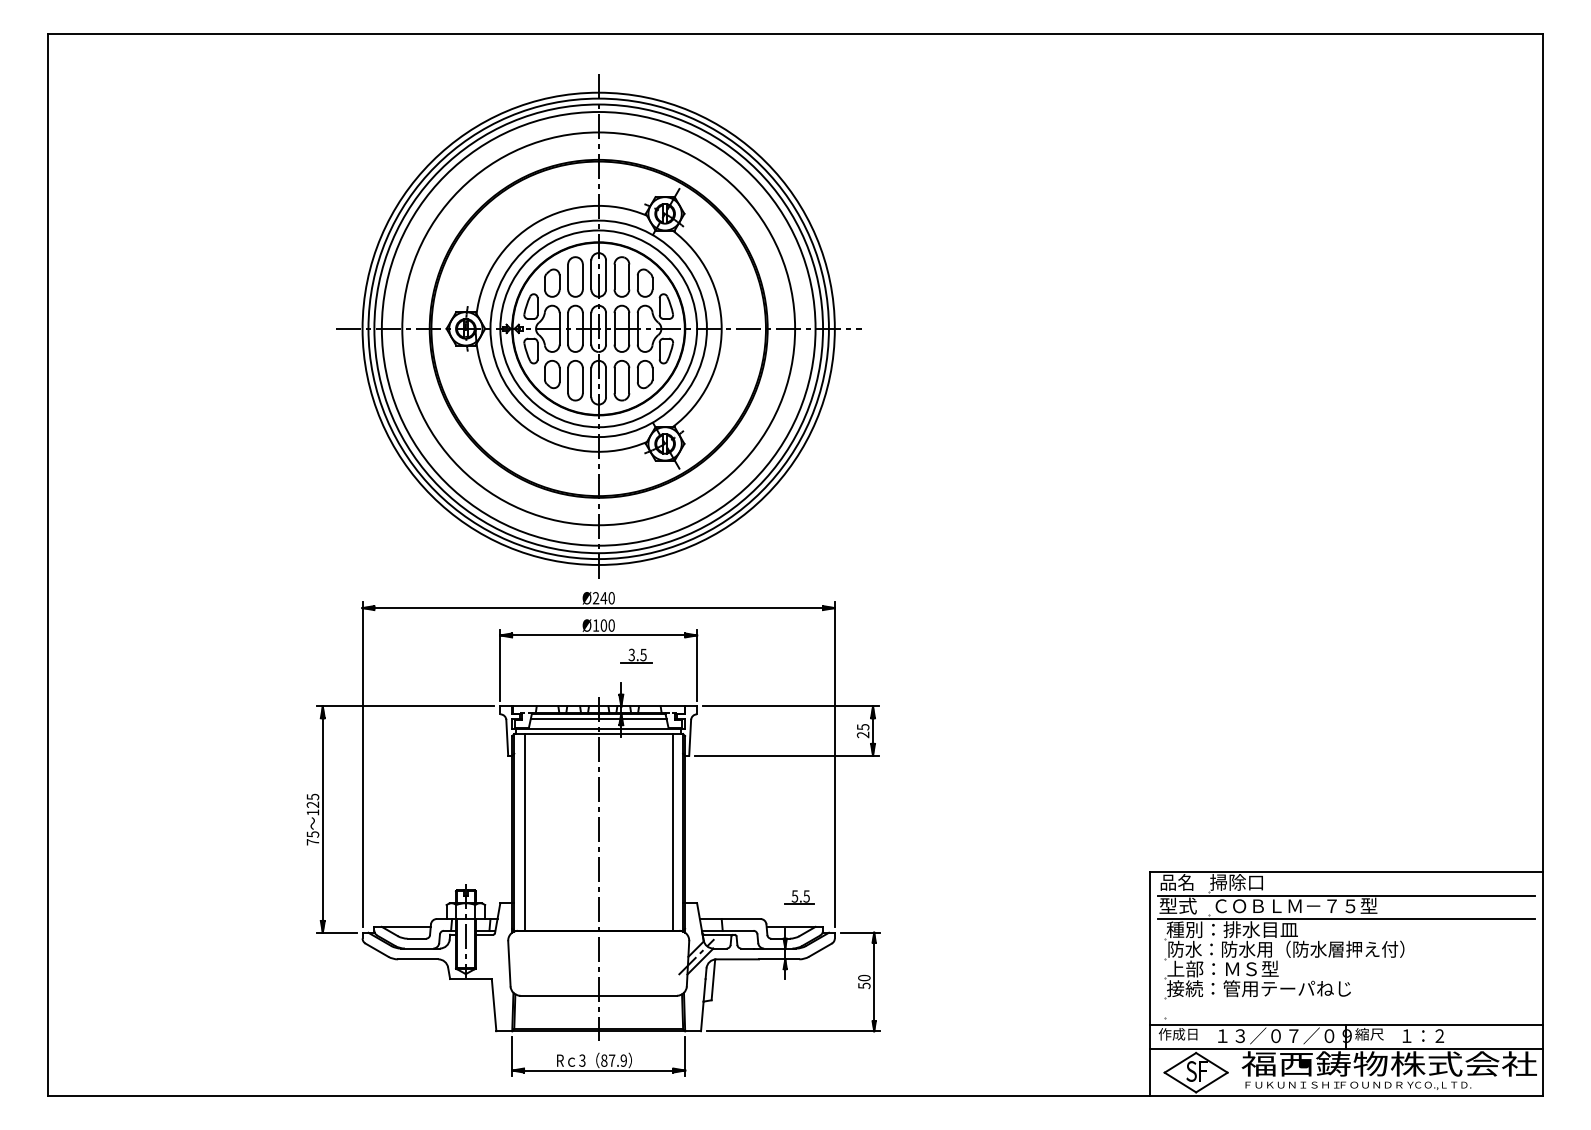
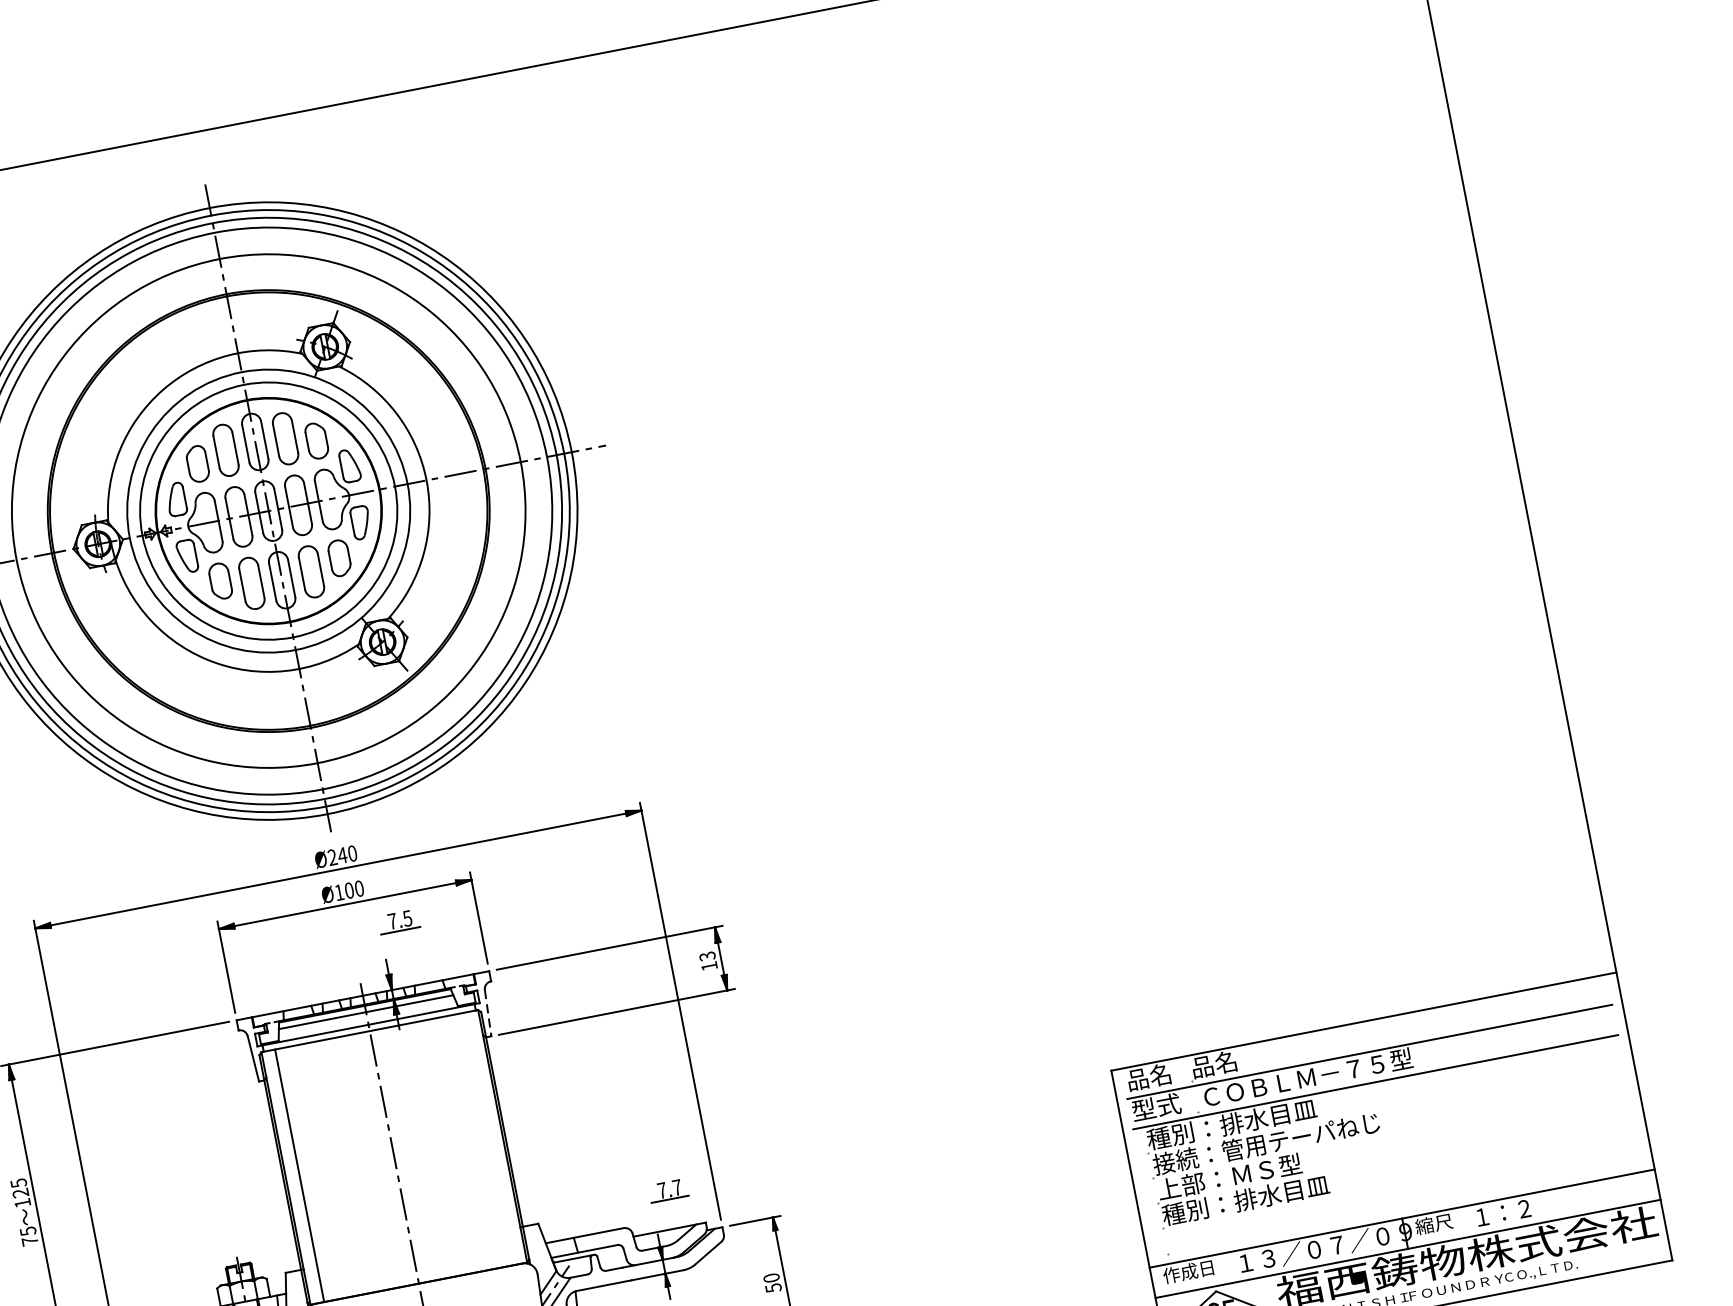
text: (631, 654) -> (392, 920), 3.5 -> 7.5
text: (862, 731) -> (707, 962), 25 -> 13
line: (690, 737) -> (488, 1012), solid -> dashed
line: (672, 832) -> (489, 1139), removed
text: (1236, 882) -> (1225, 1062), 掃除口 -> 品名
text: (800, 896) -> (669, 1189), 5.5 -> 7.7
text: (1285, 948) -> (1304, 1135), 防水：防水用（防水層押え付） -> 接続：管用テーパねじ
text: (1258, 988) -> (1280, 1193), 接続：管用テーパねじ -> 種別：排水目皿

